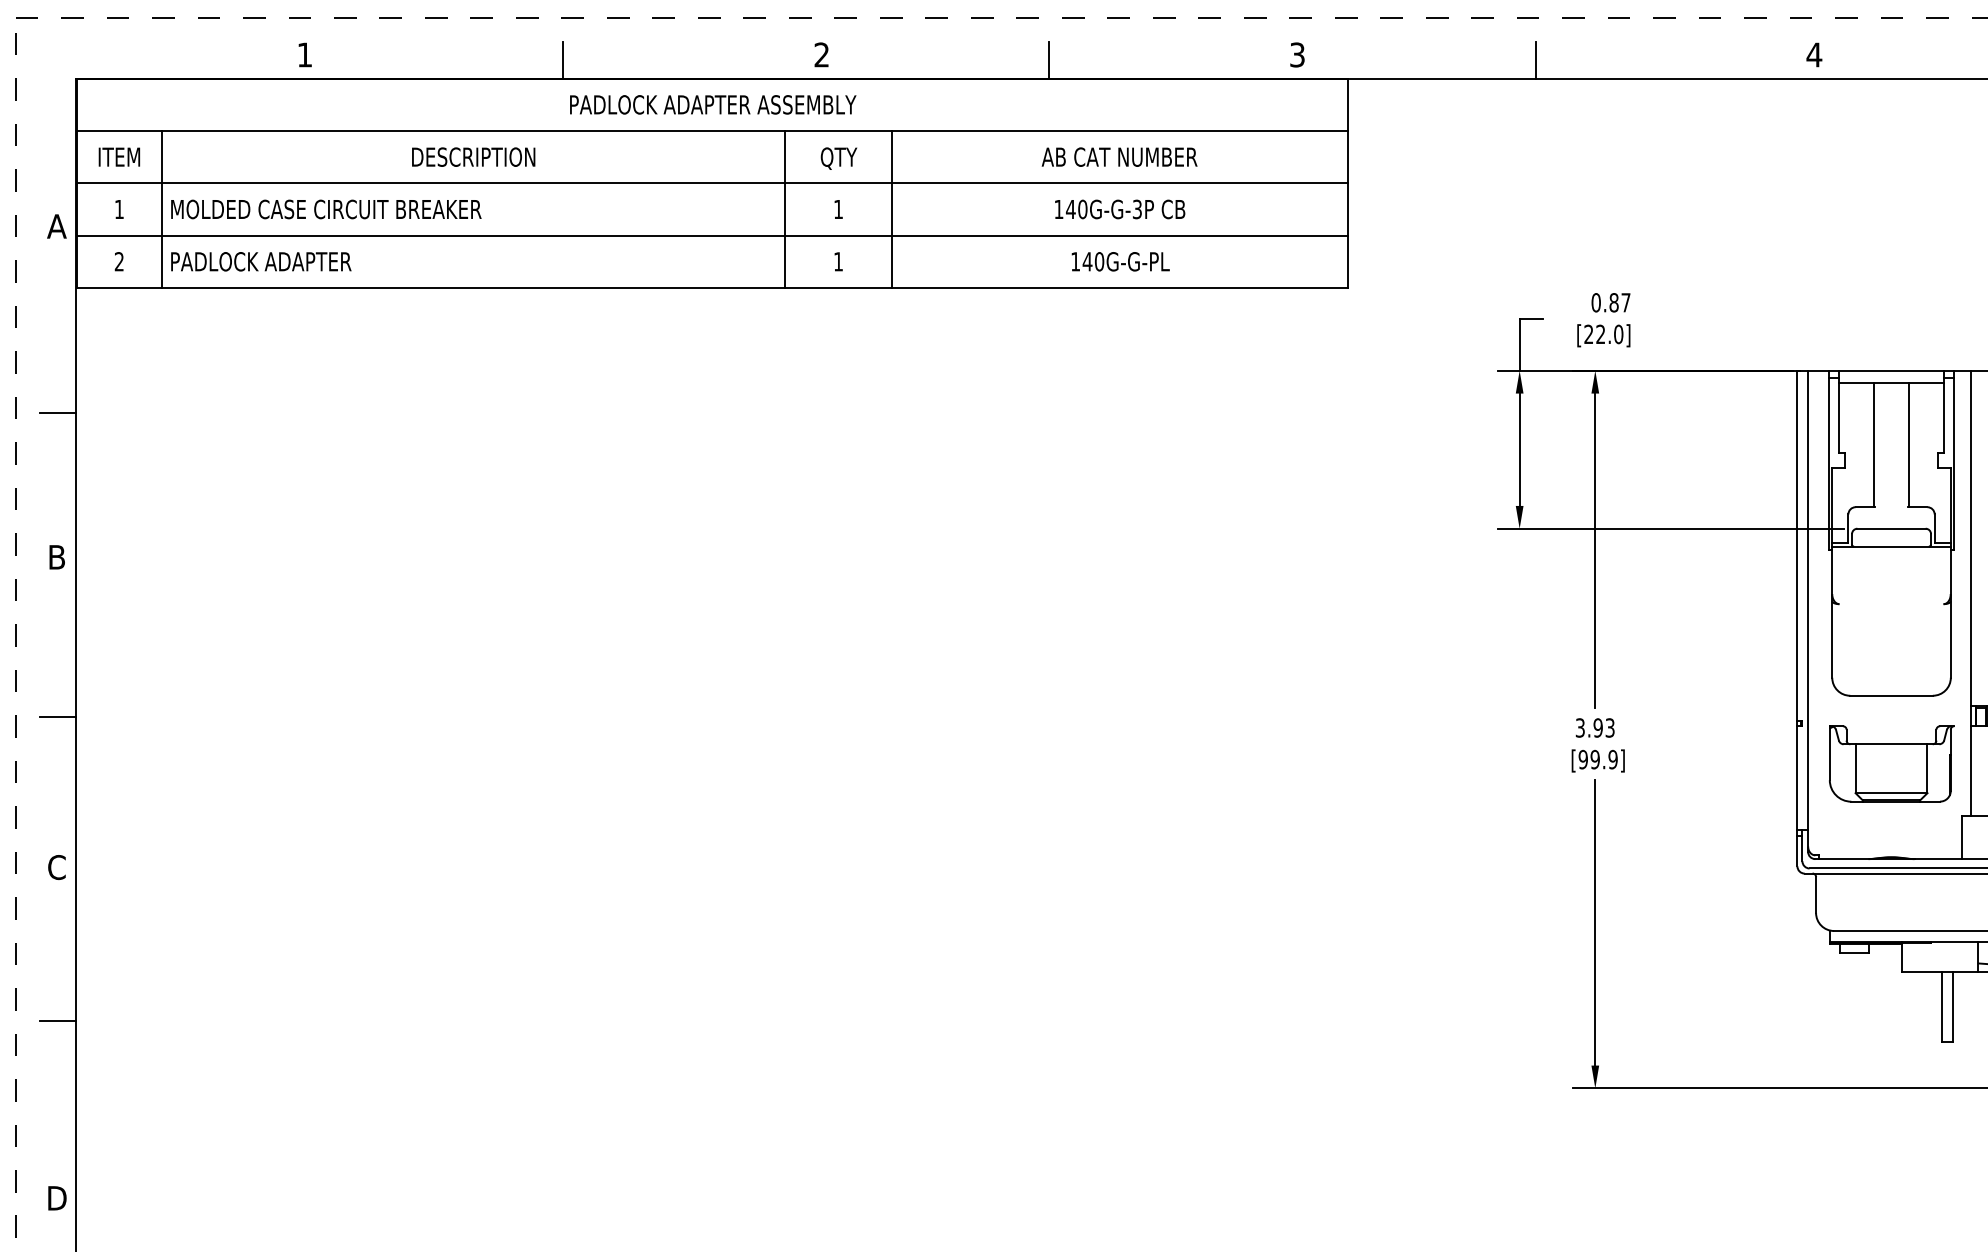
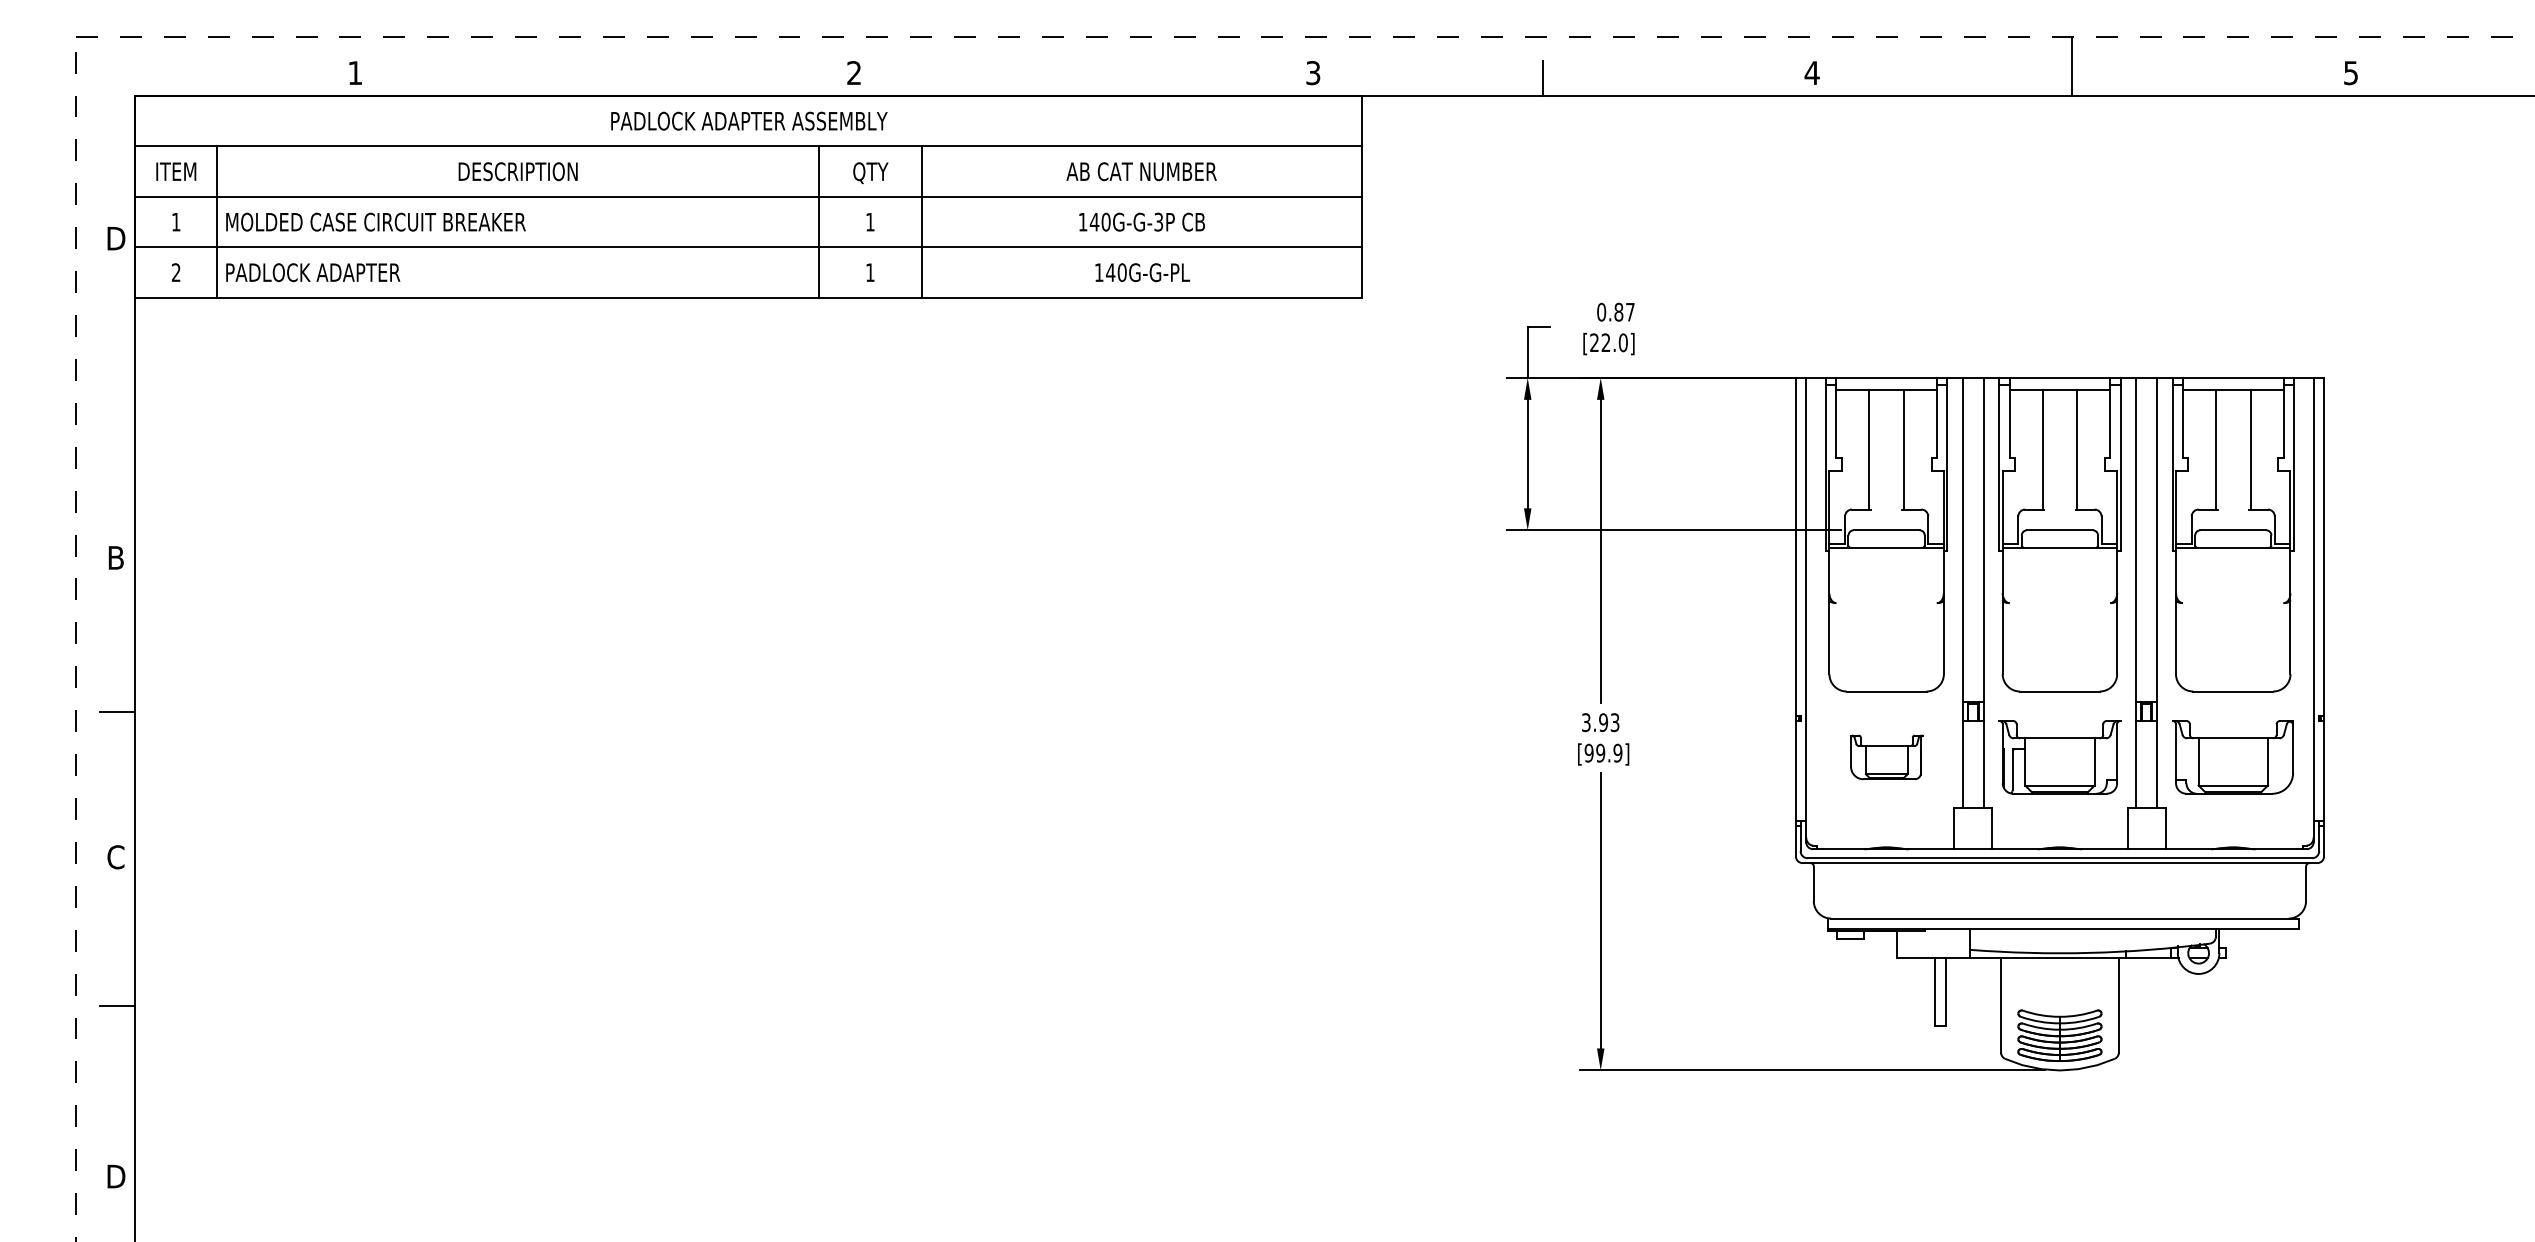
line: (563, 60) -> (604, 78), removed
line: (1049, 60) -> (1073, 78), removed
text: (56, 226) -> (115, 238), A -> D
line: (57, 412) -> (116, 418), removed
part: (1891, 764) -> (1886, 757), size x0.6

